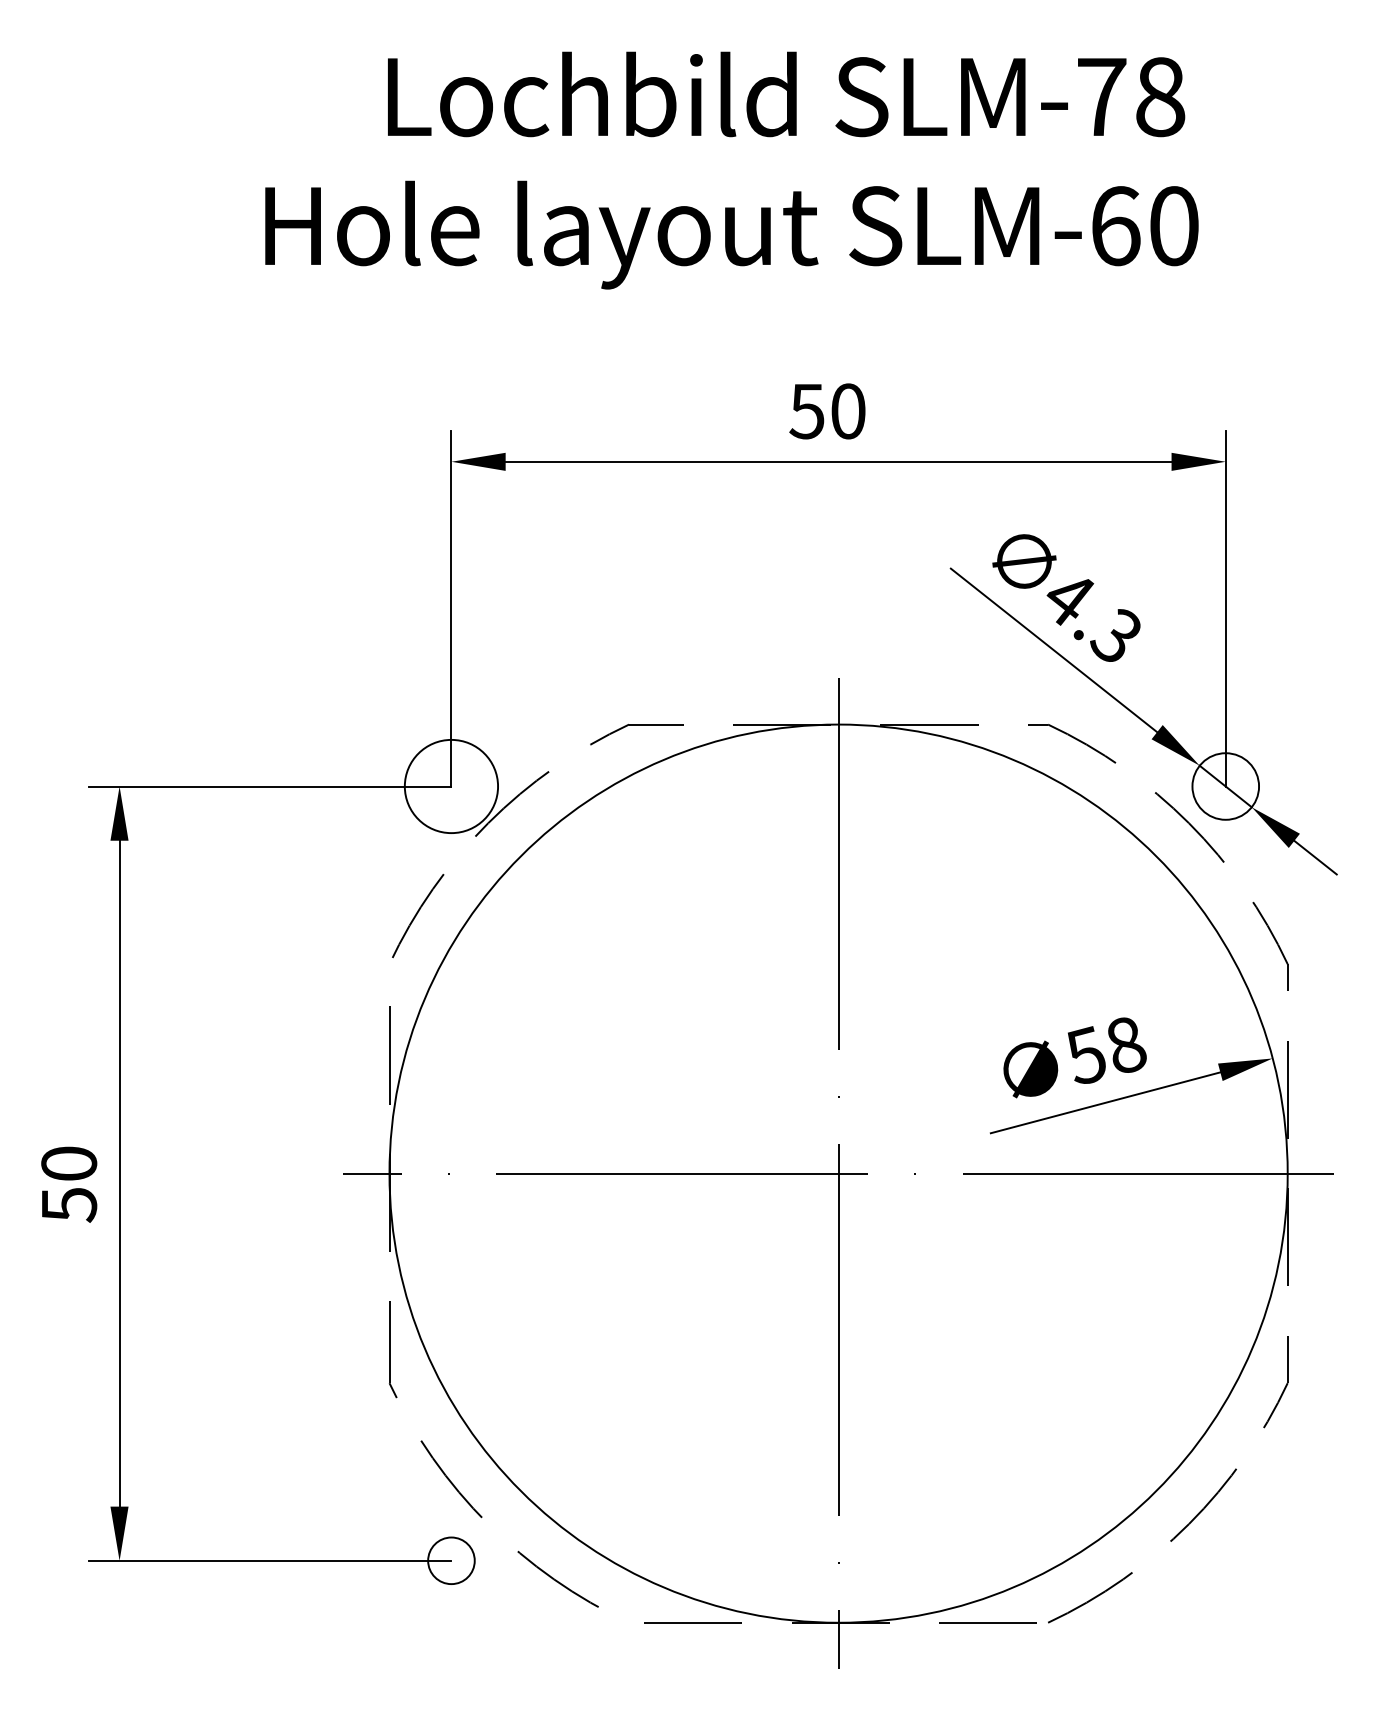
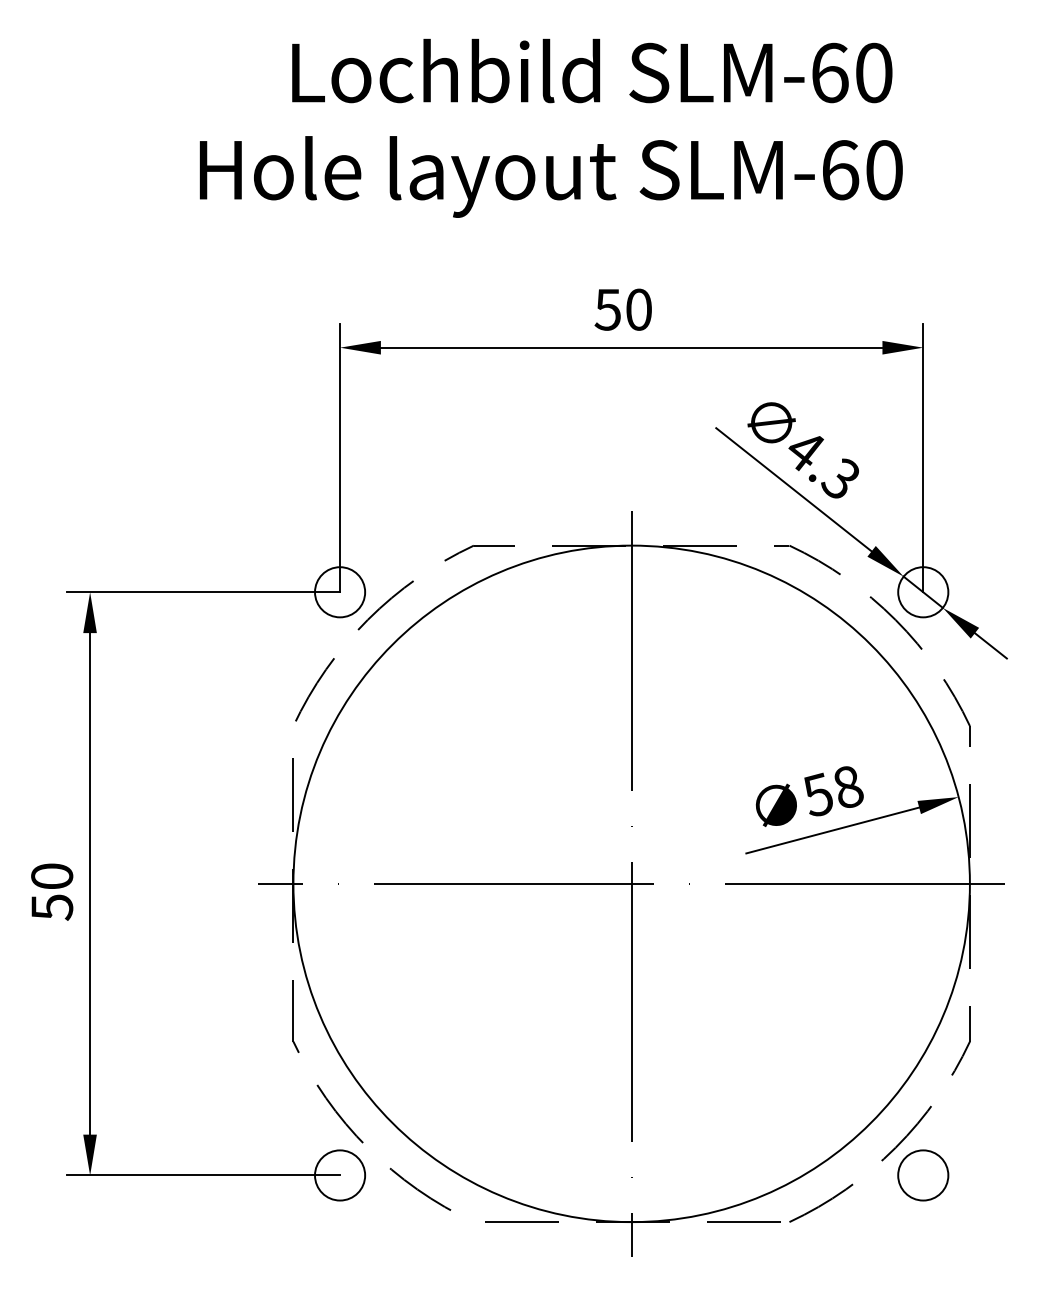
text: (1131, 96) -> (852, 72), SLM-78 -> SLM-60
circle: (452, 786) -> (340, 592), size x0.71
circle: (452, 1560) -> (340, 1175), size x1.43
circle: (1226, 1560) -> (923, 1175), added

